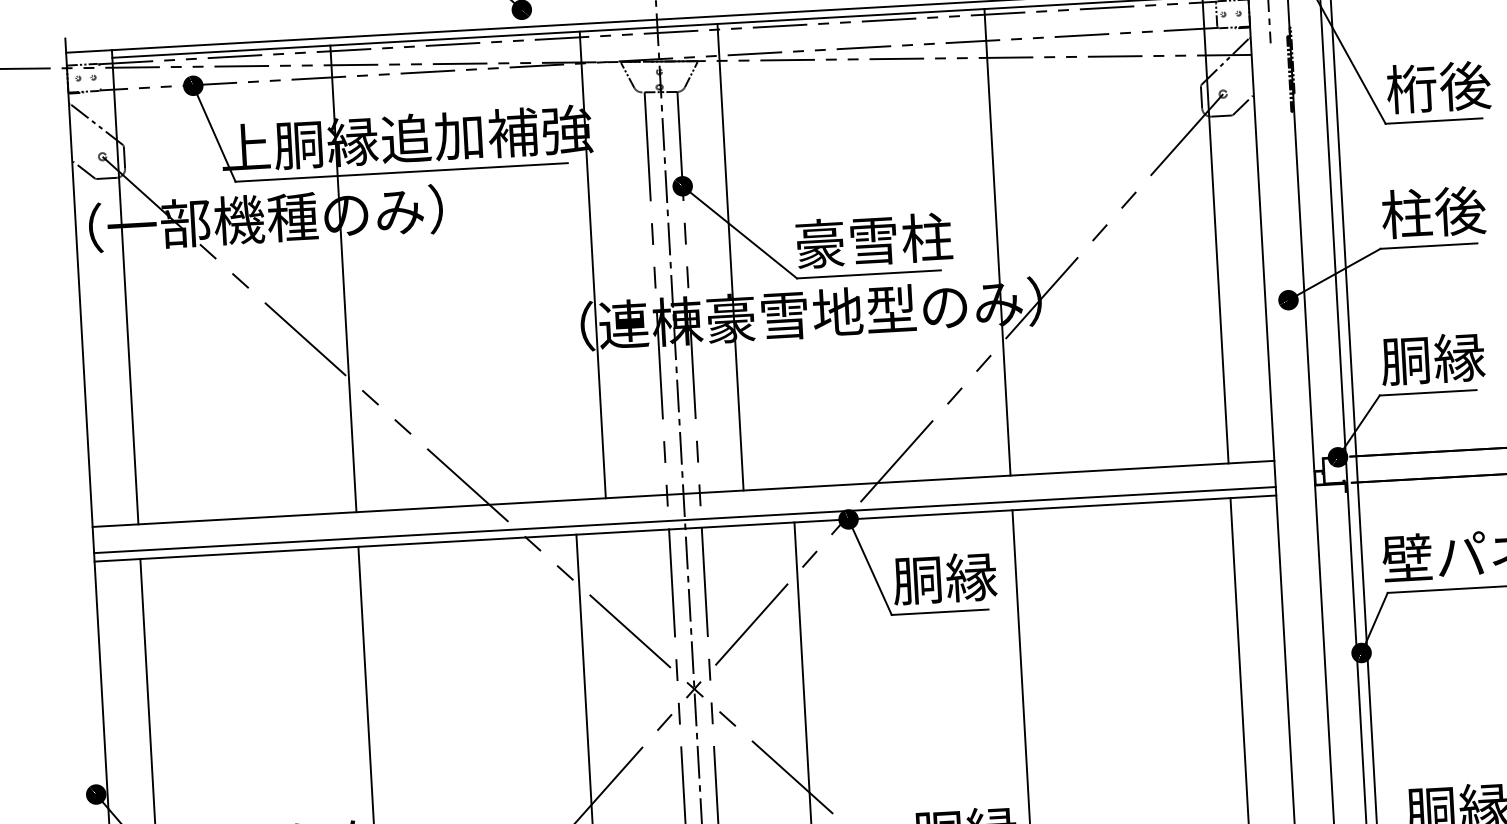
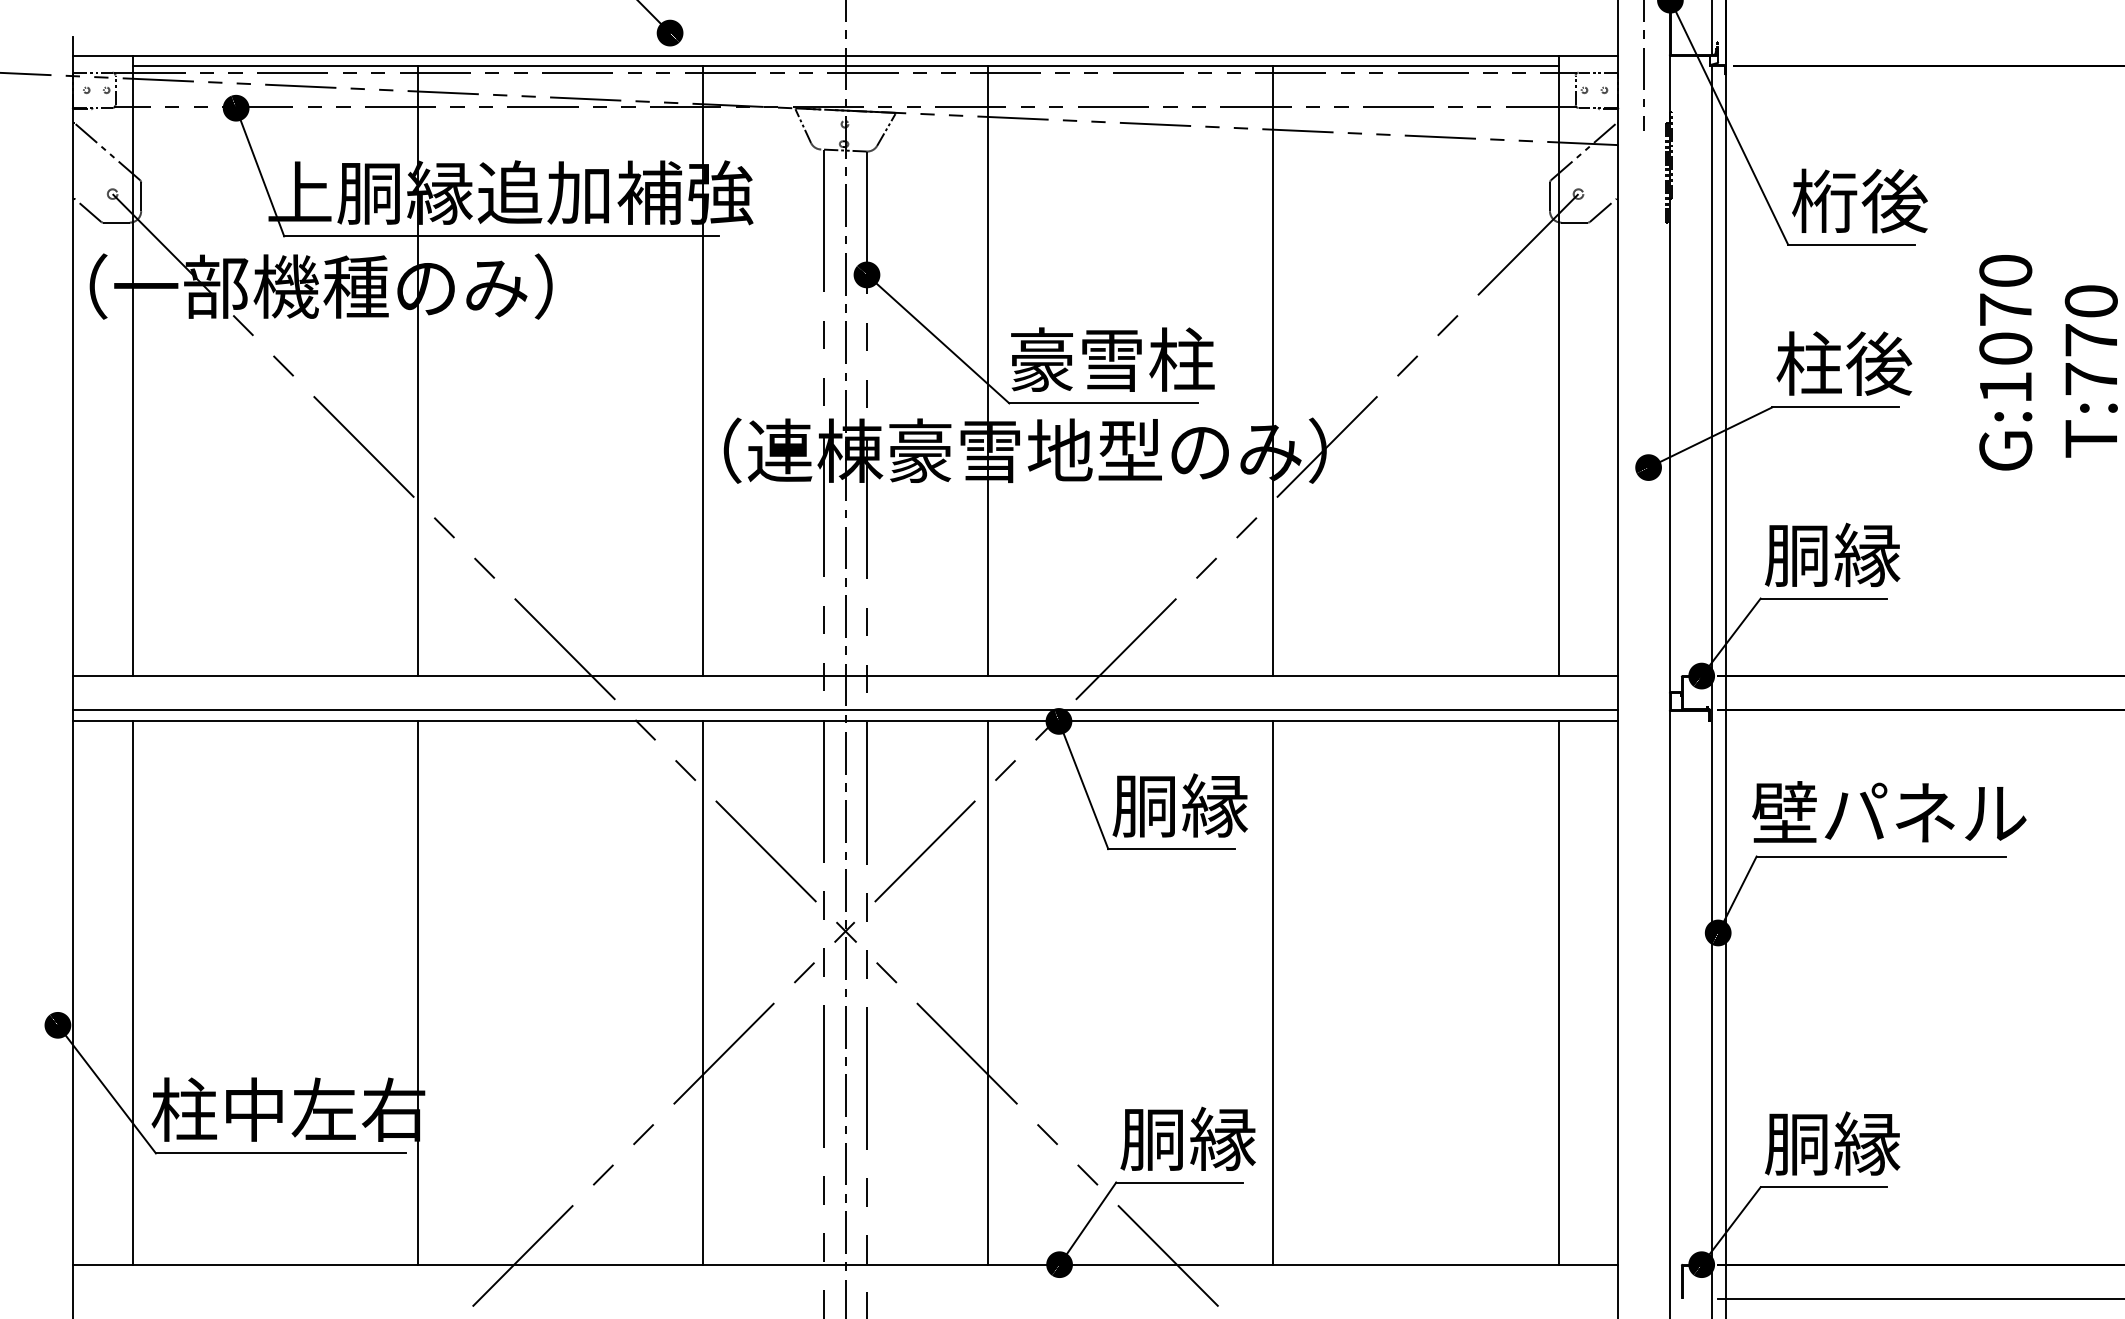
line: (100, 77) -> (115, 90), added
line: (730, 256) -> (988, 370), moved
line: (593, 264) -> (703, 370), moved

